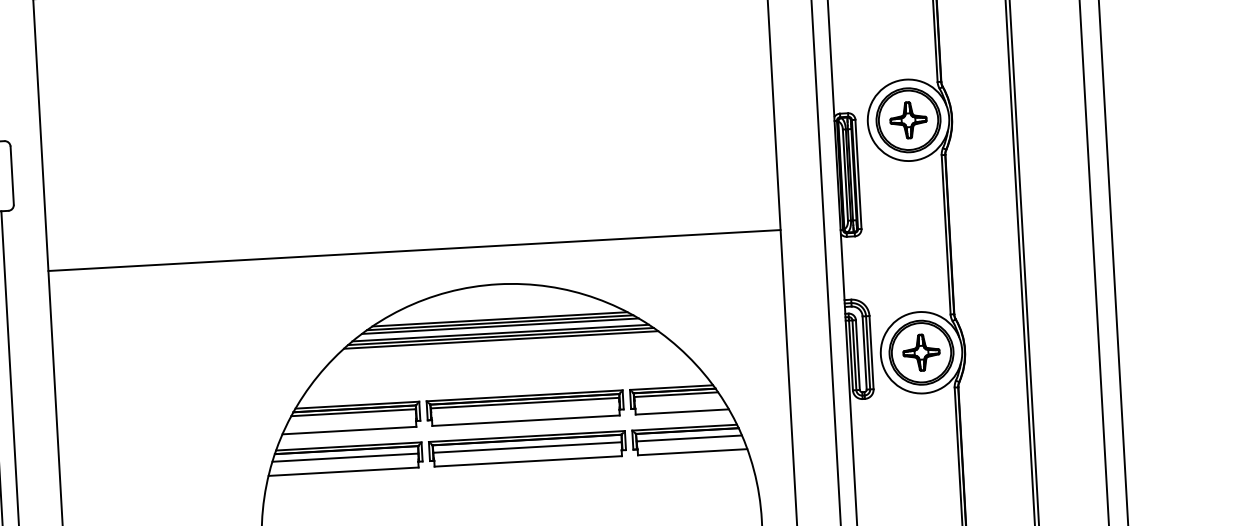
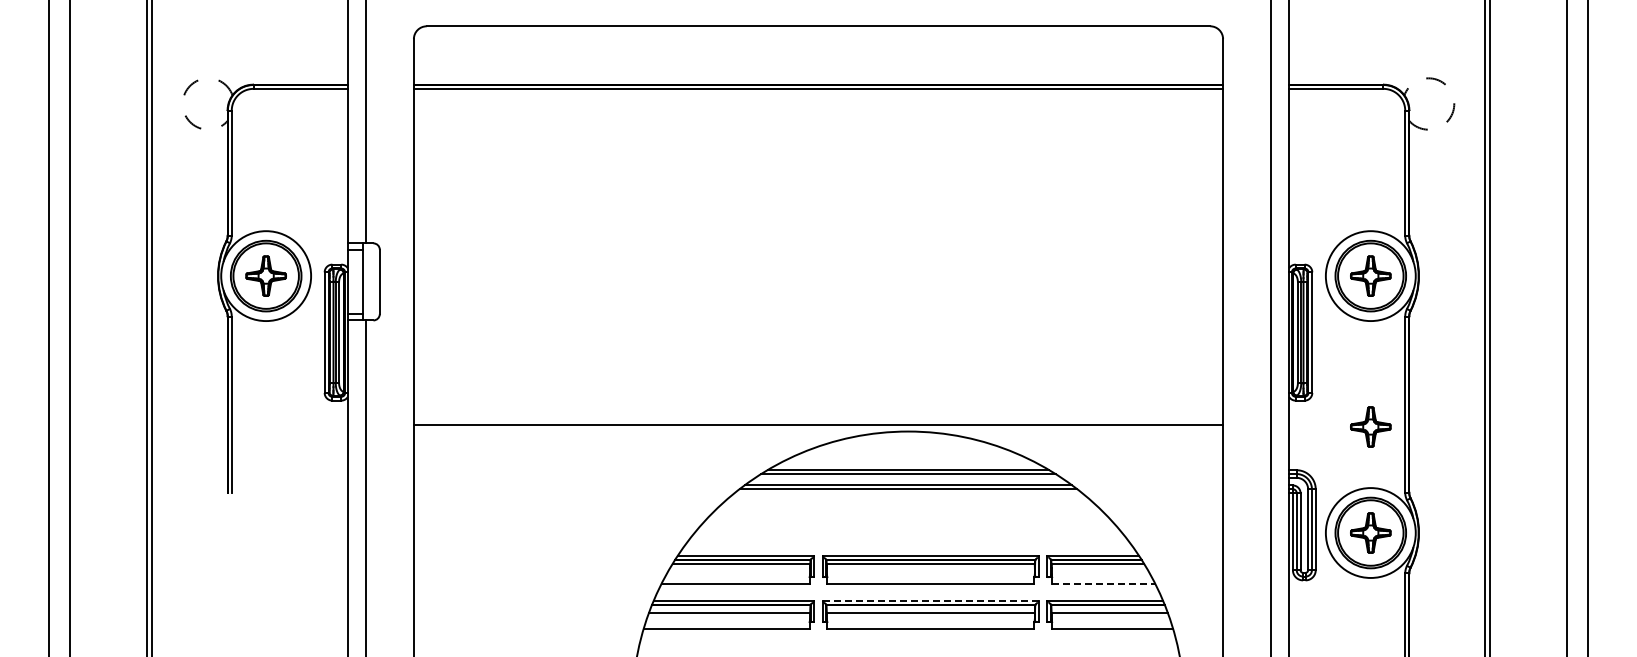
line: (414, 250) -> (818, 425), moved
part: (915, 256) -> (1370, 426), added
line: (500, 325) -> (908, 477), removed
line: (501, 340) -> (908, 493), removed
line: (683, 411) -> (1104, 583), solid -> dashed
line: (527, 436) -> (931, 600), solid -> dashed

